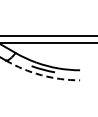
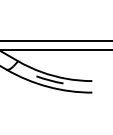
arc: (41, 75) -> (47, 87), dashed -> solid

